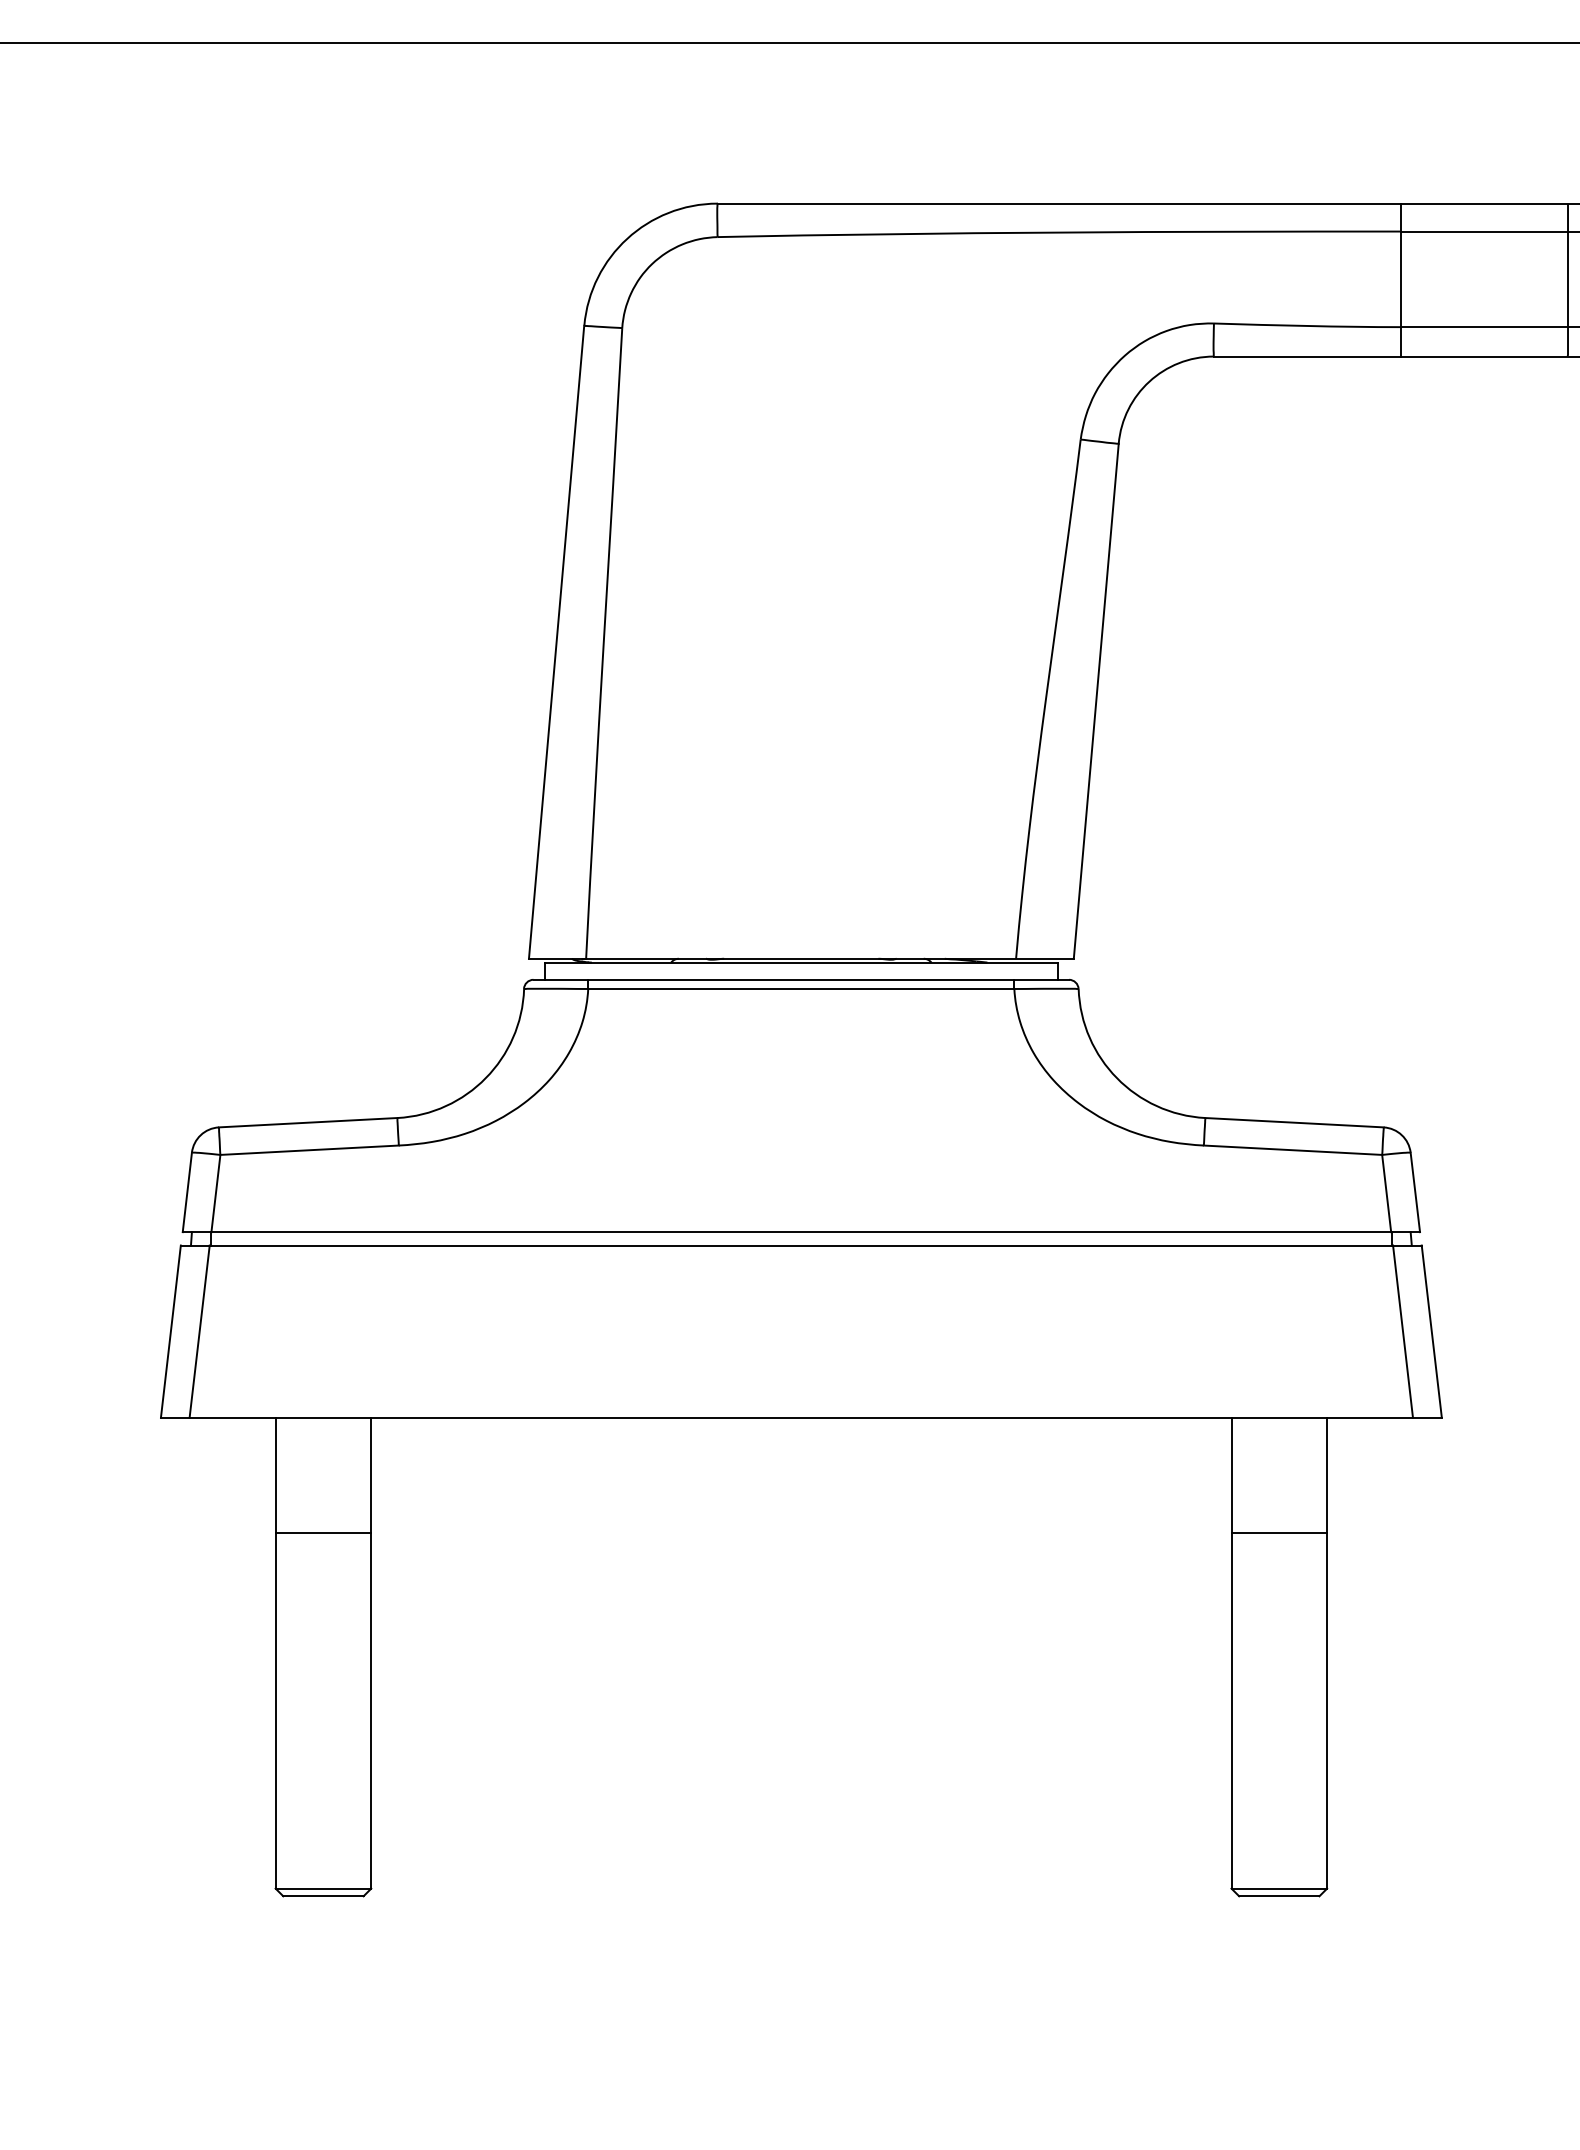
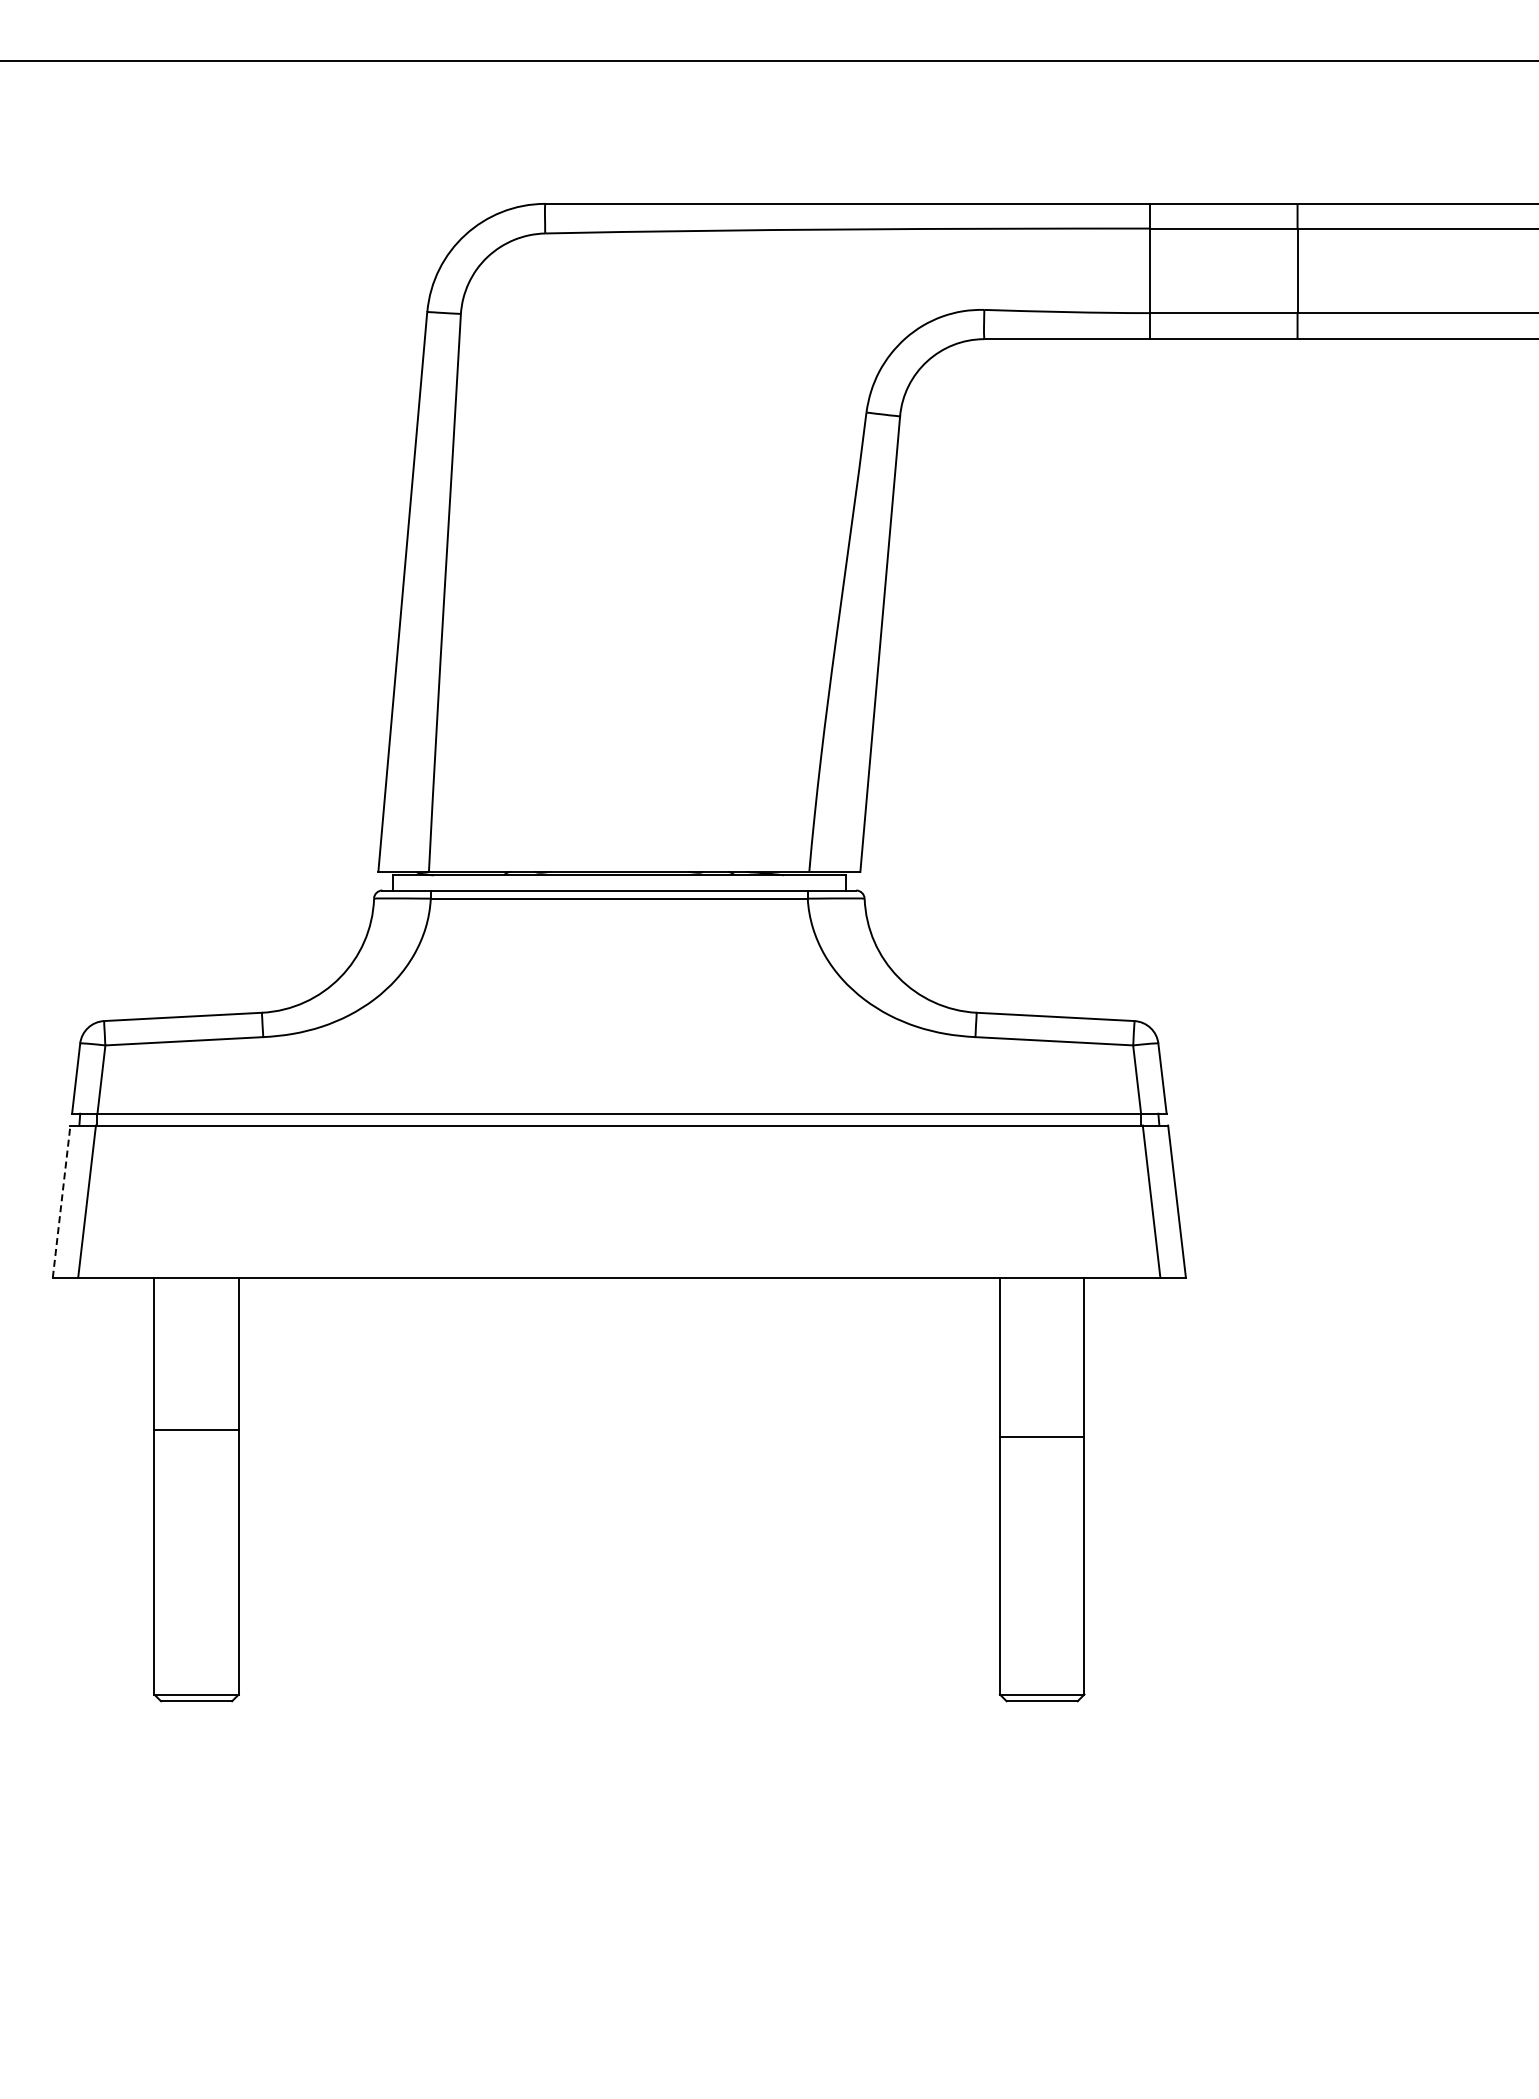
line: (170, 1331) -> (61, 1201), solid -> dashed
line: (323, 1532) -> (196, 1429), moved
line: (1278, 1532) -> (1041, 1436), moved

